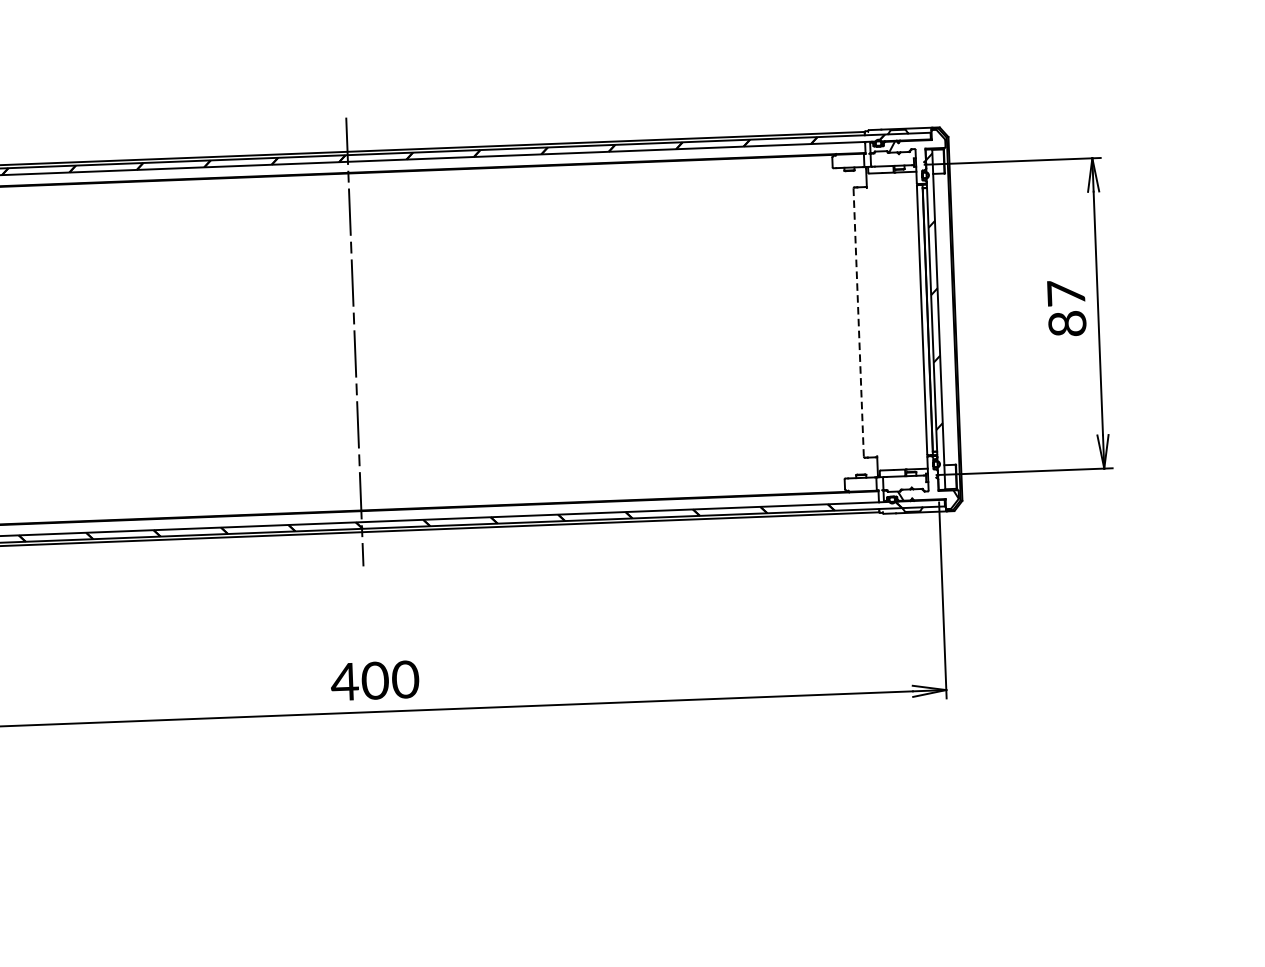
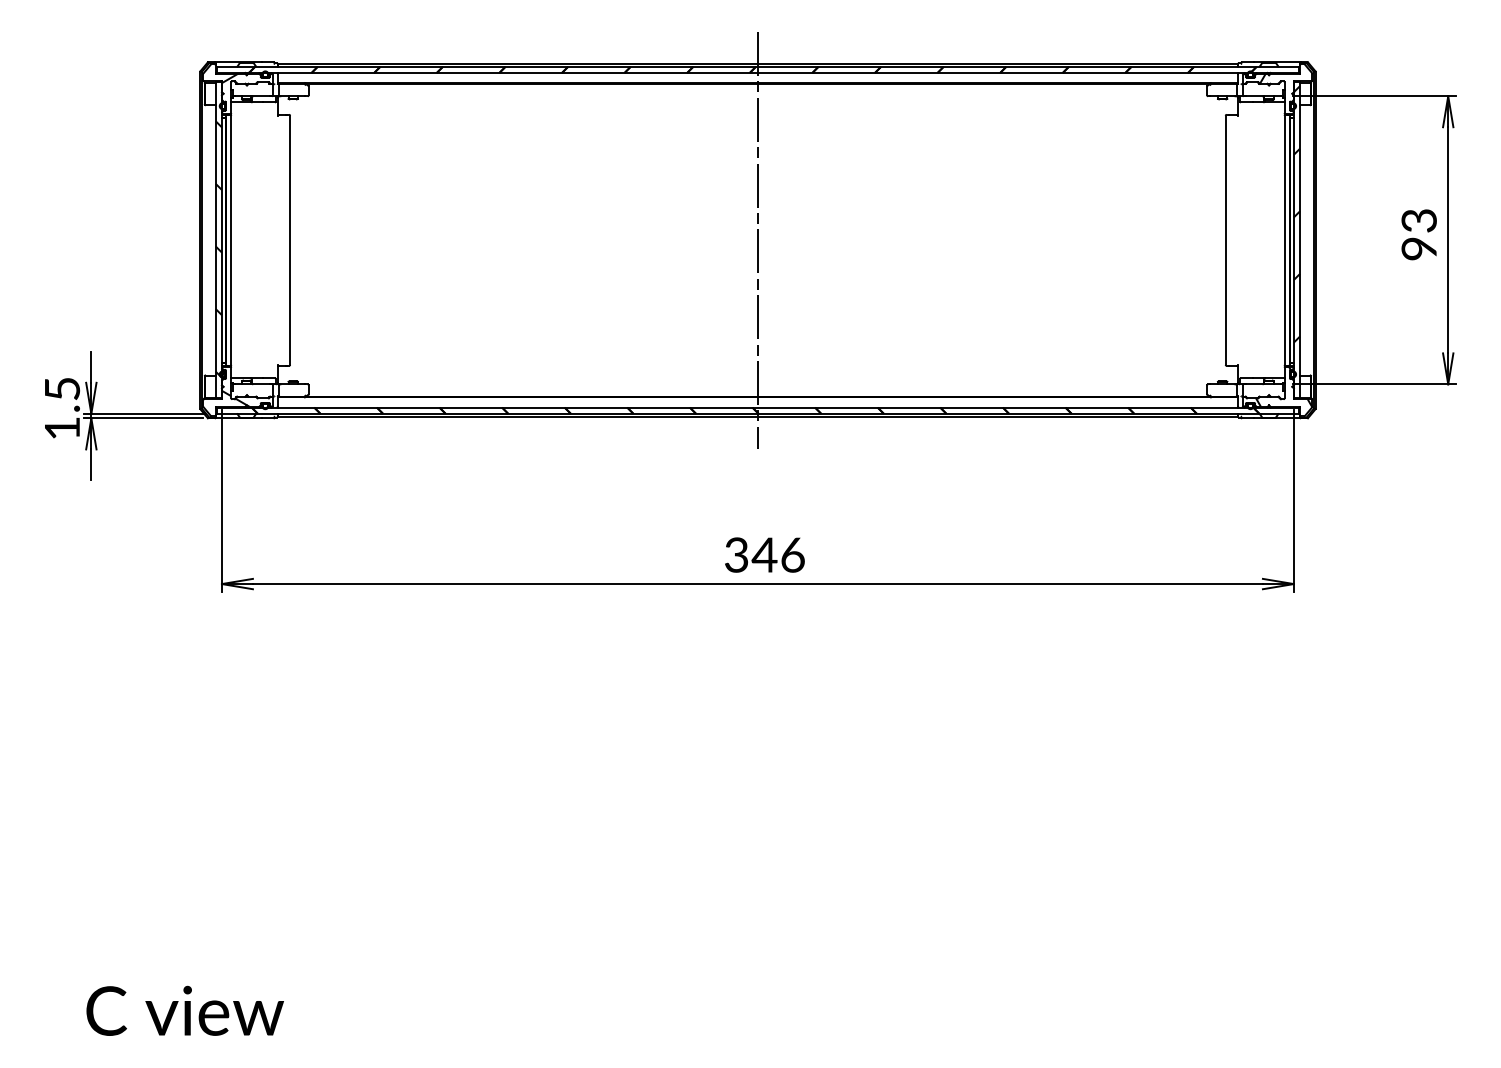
text: (1066, 308) -> (1418, 234), 87 -> 93
line: (858, 322) -> (1225, 240), dashed -> solid
text: (374, 680) -> (764, 554), 400 -> 346

